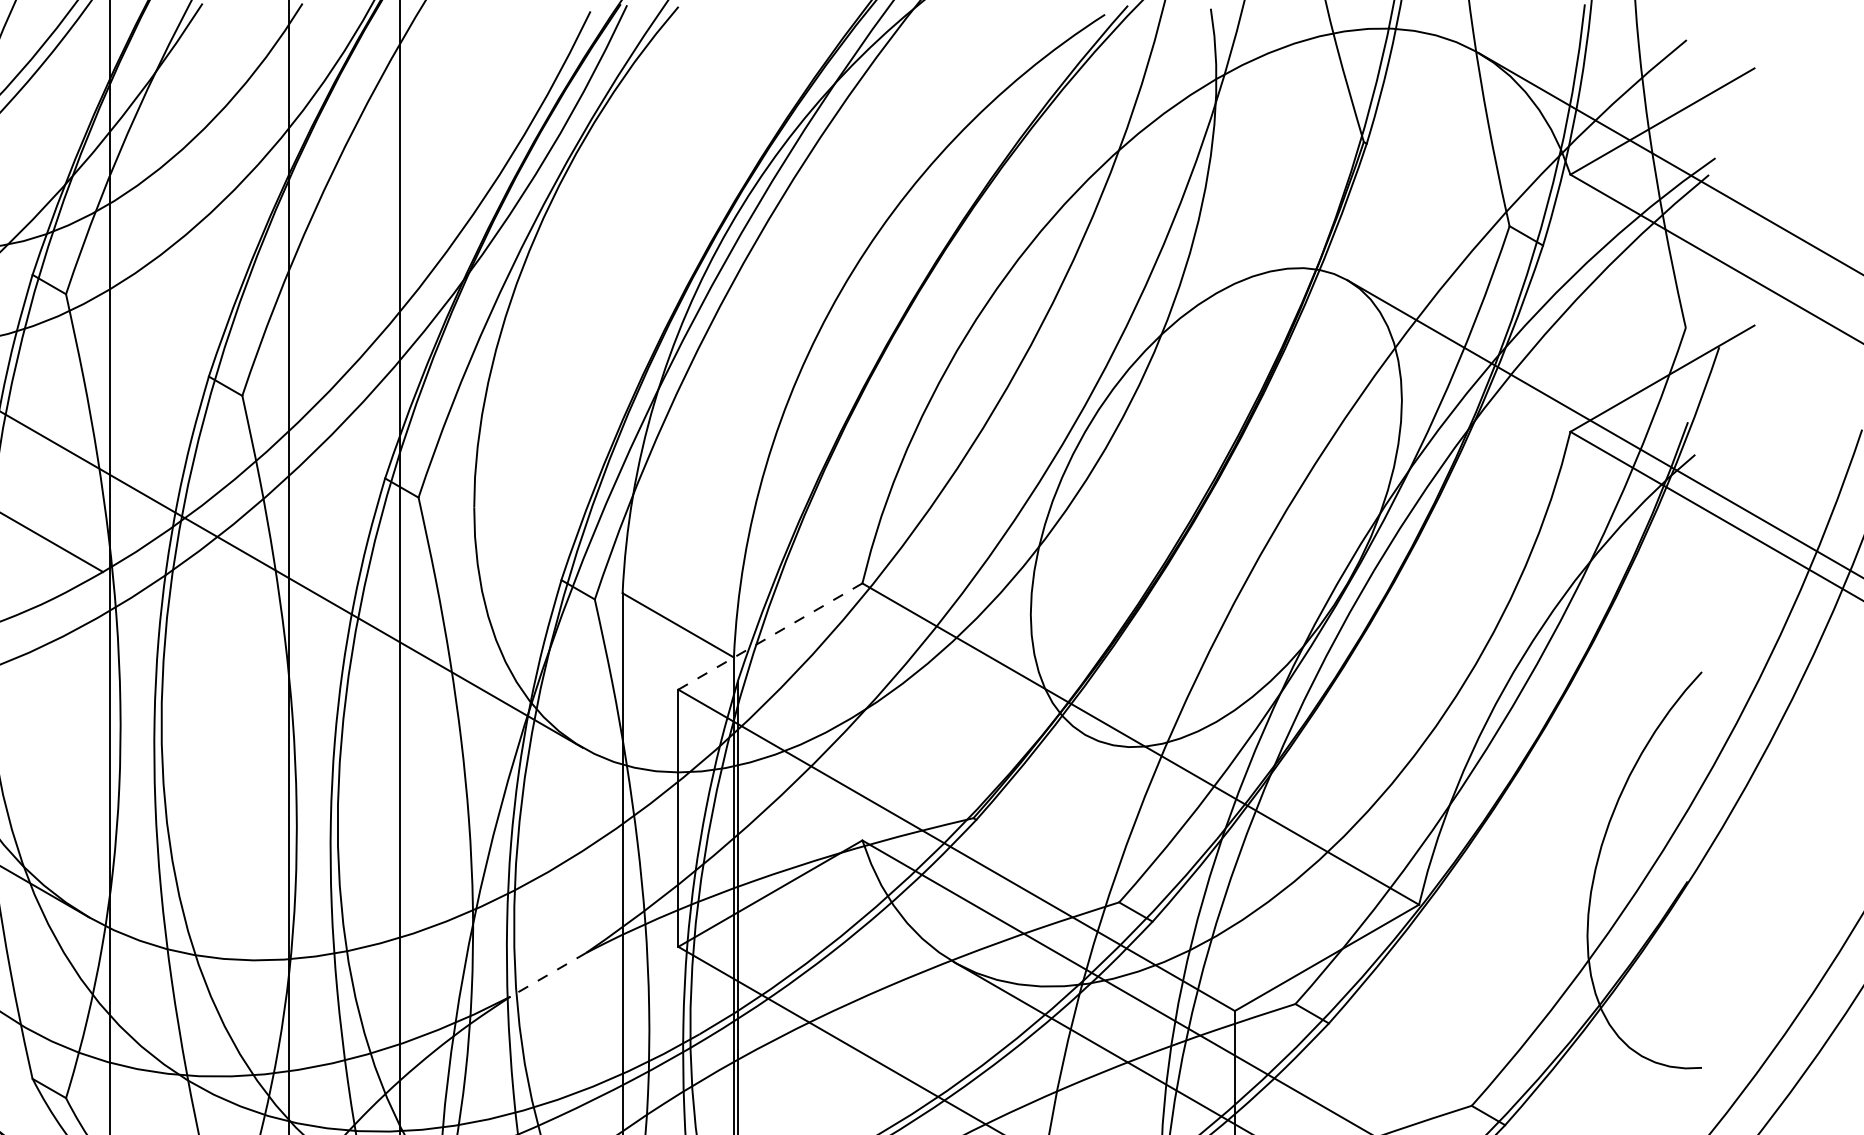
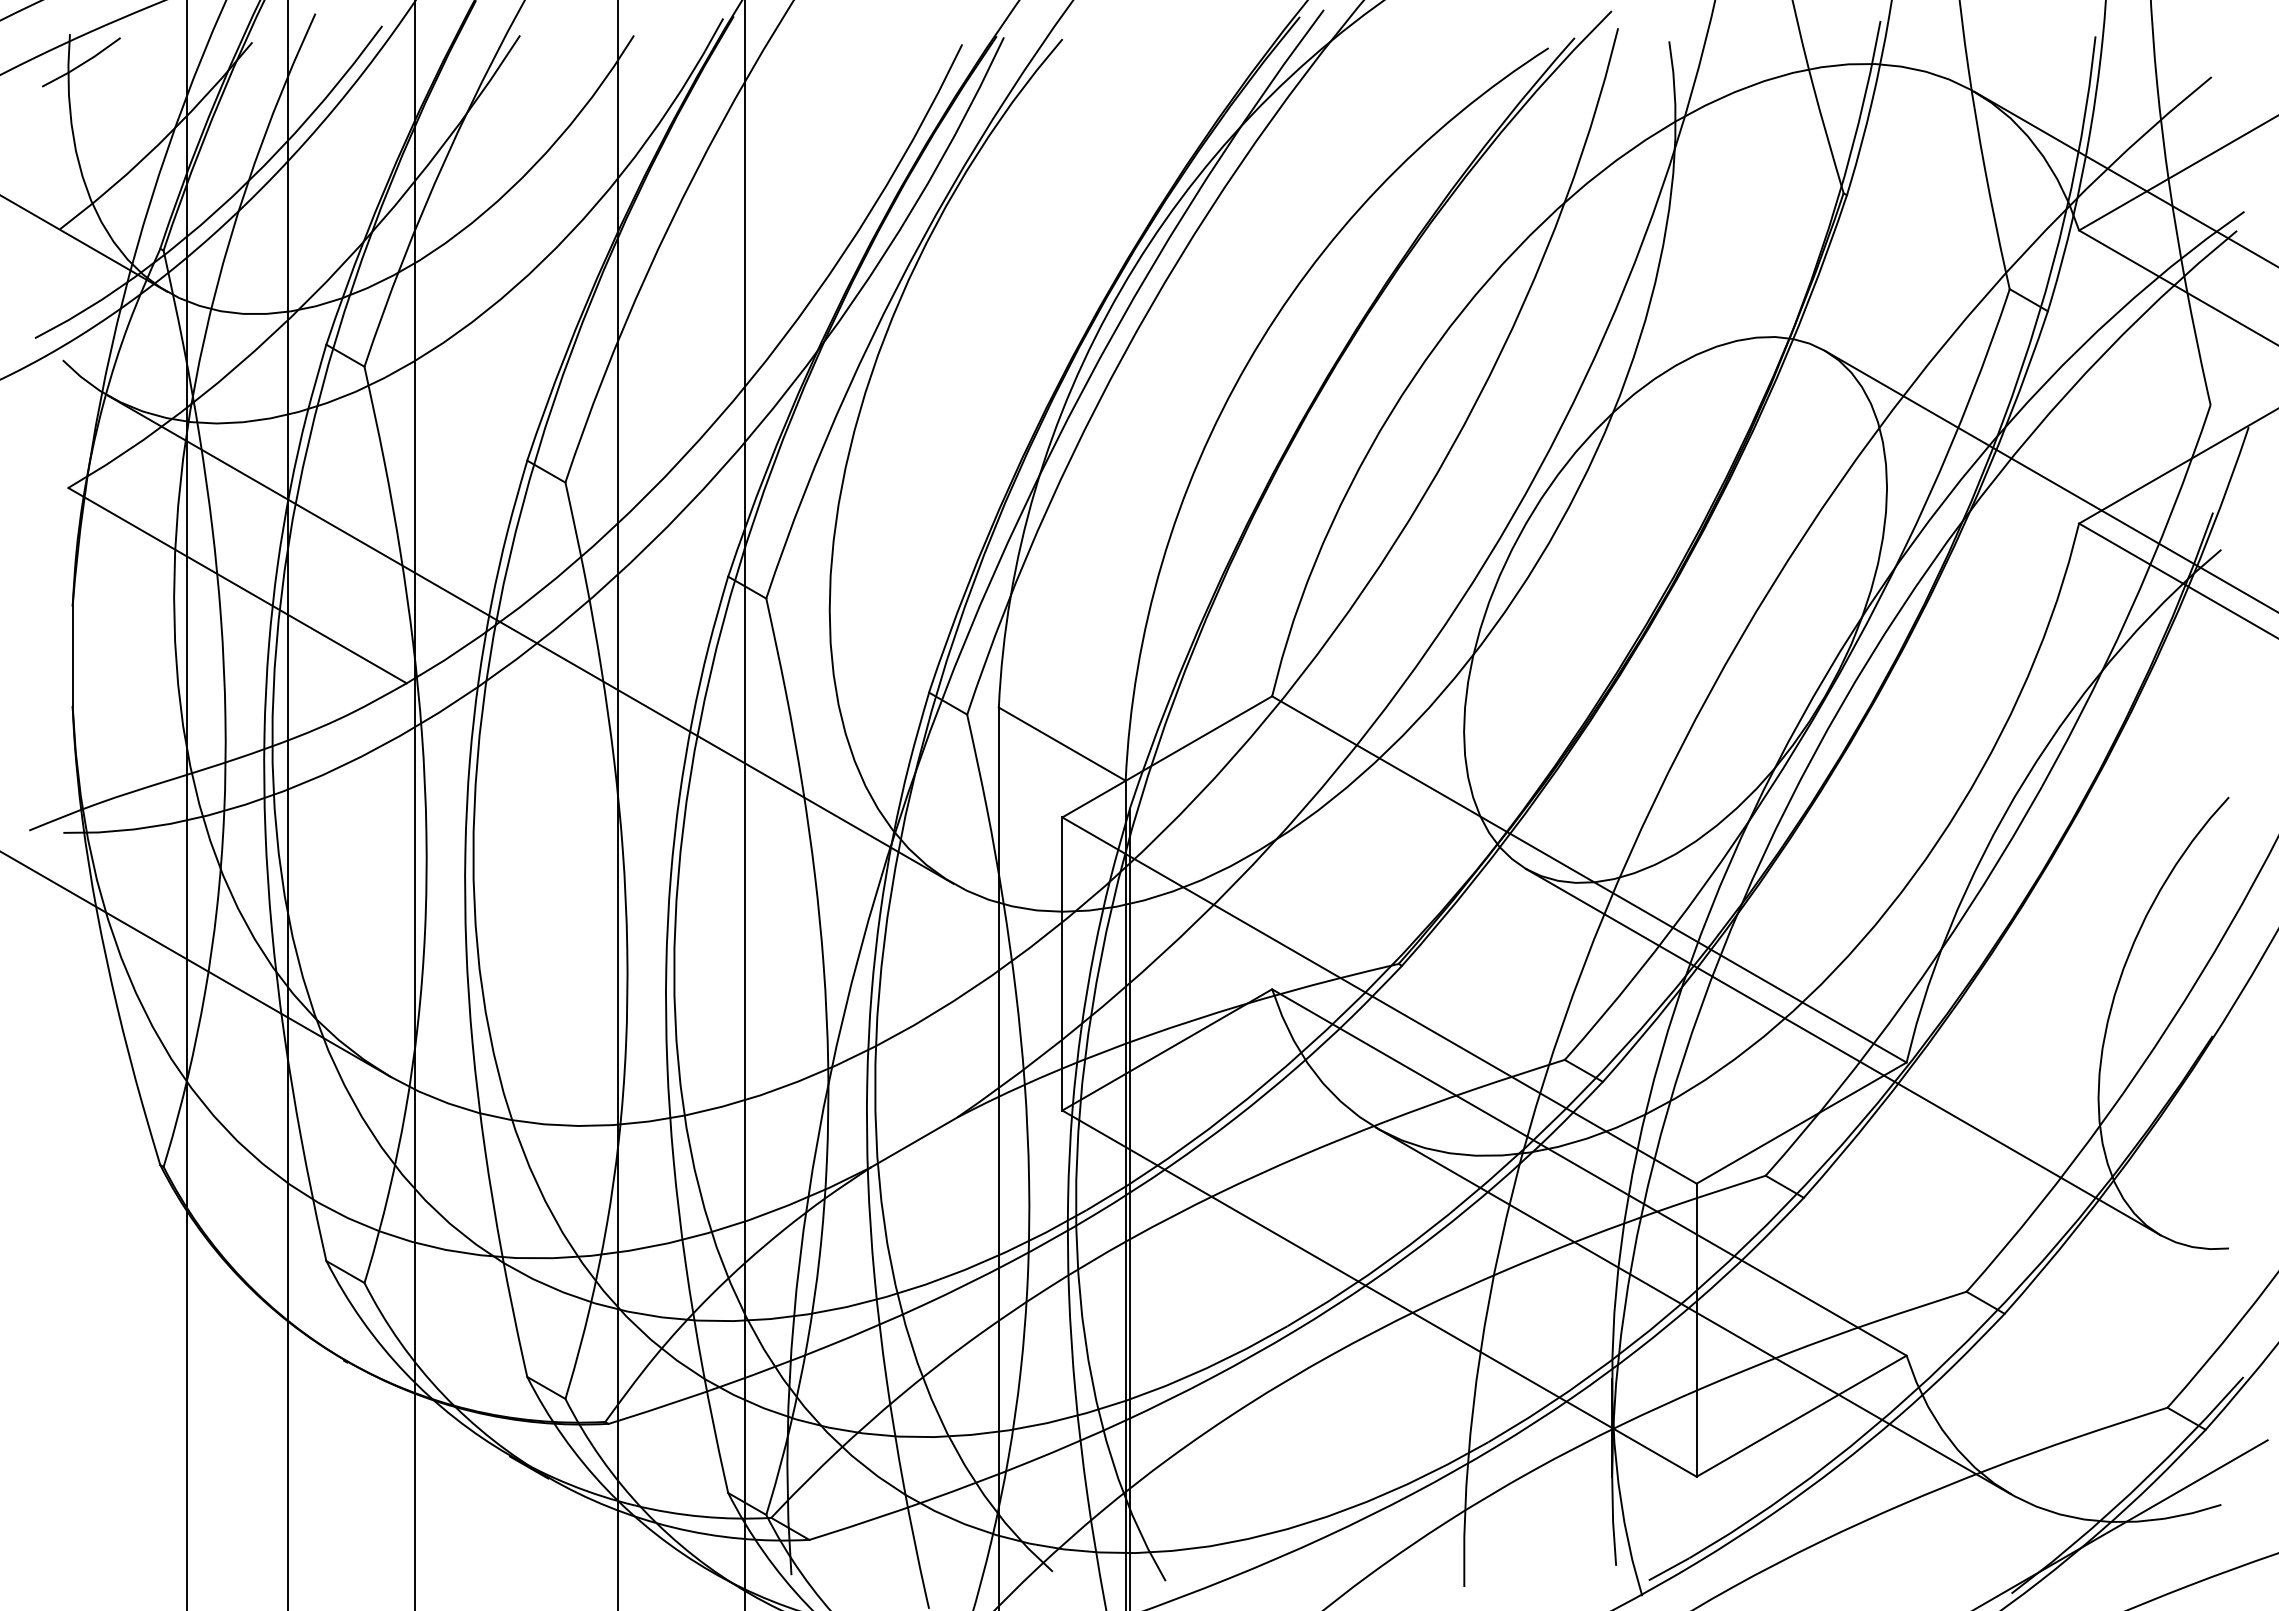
line: (769, 637) -> (1166, 757), dashed -> solid
line: (1363, 895) -> (1843, 1052), added
line: (548, 974) -> (914, 1142), dashed -> solid

